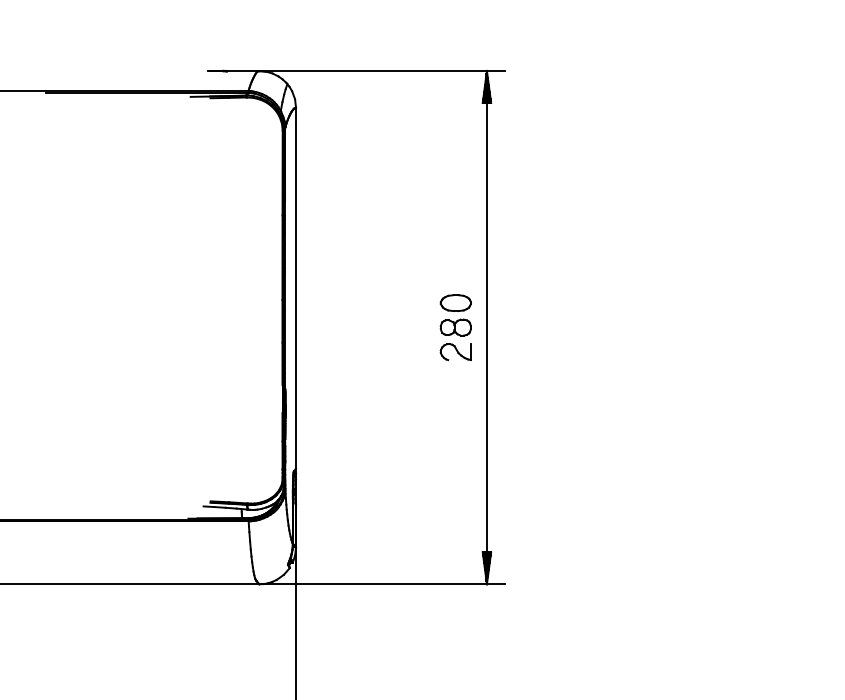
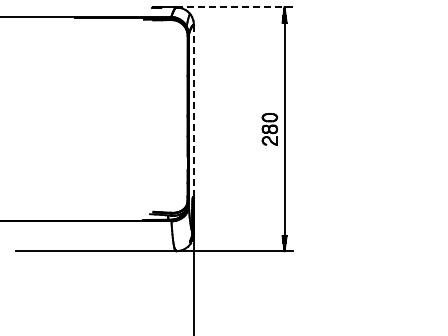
line: (383, 71) -> (235, 7), solid -> dashed
line: (295, 288) -> (193, 110), solid -> dashed

